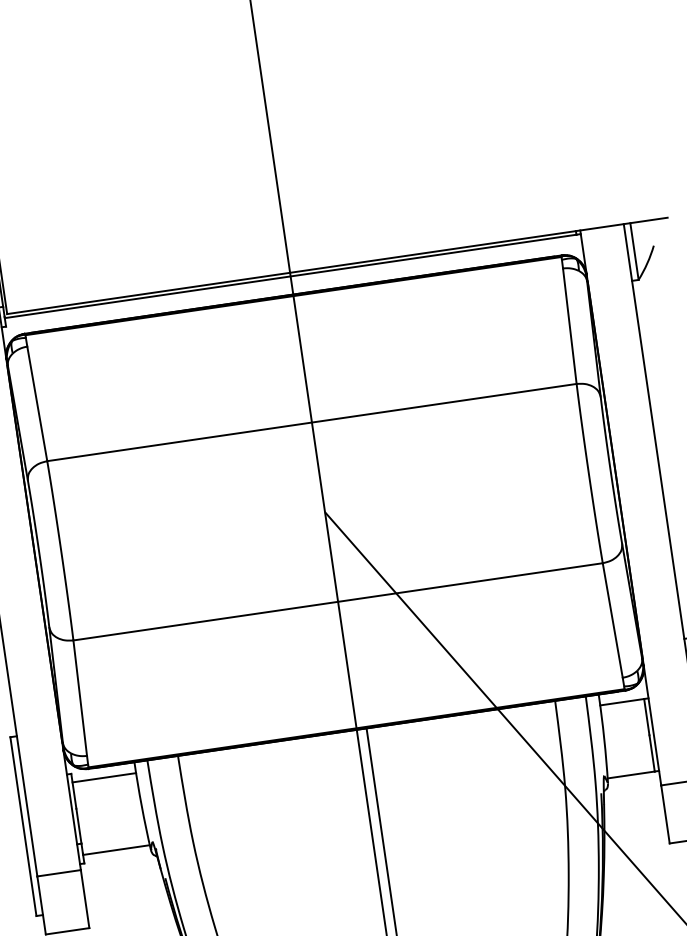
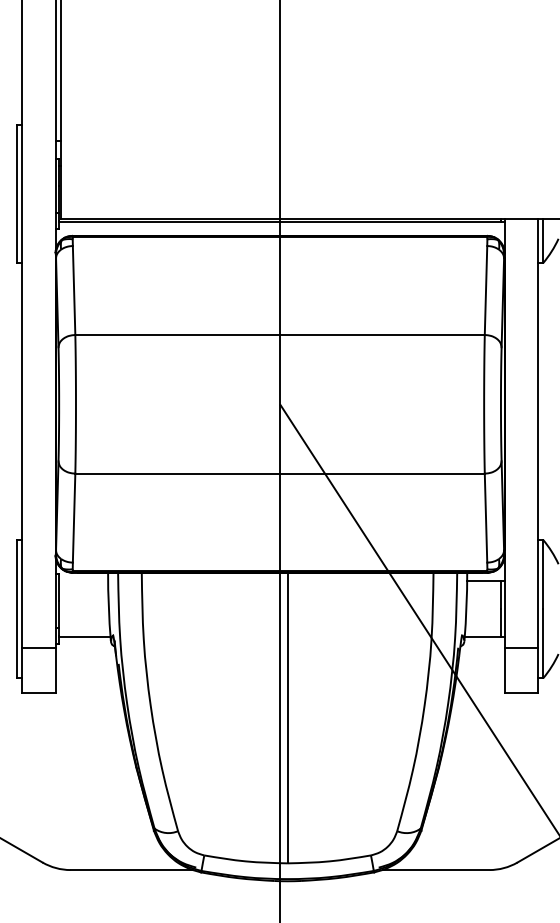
line: (104, 778) -> (83, 581), removed

